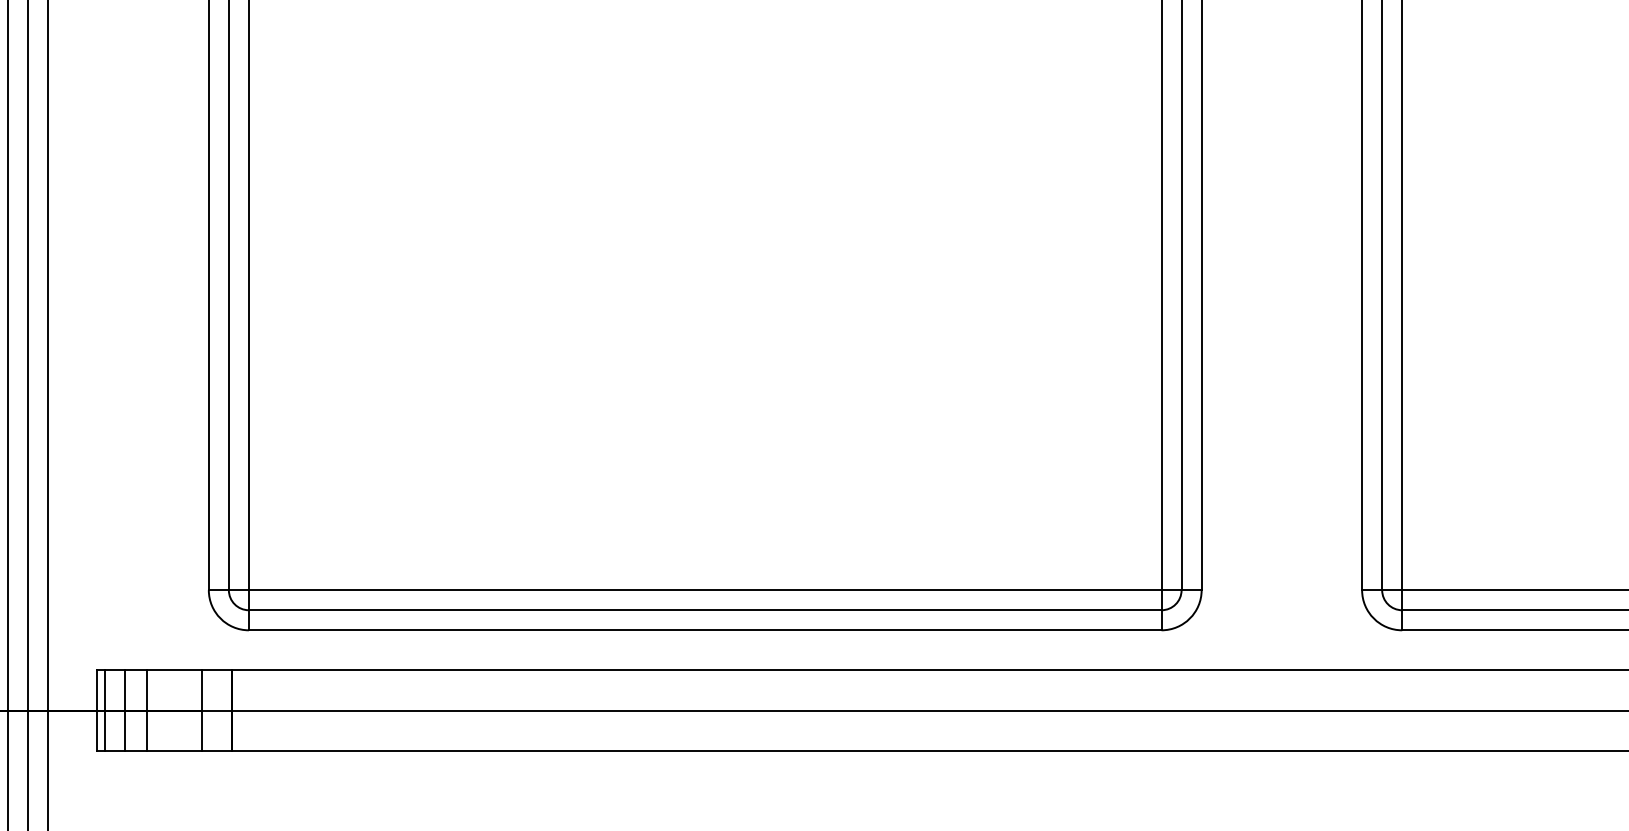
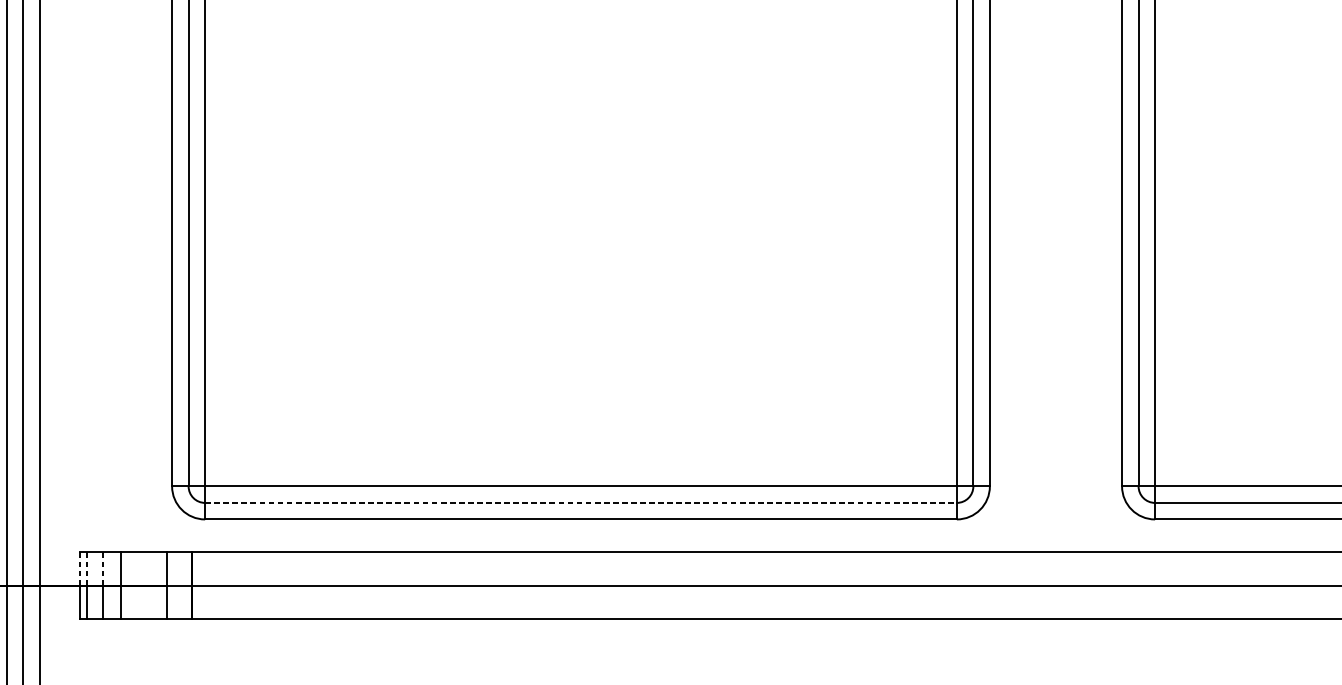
line: (705, 610) -> (581, 503), solid -> dashed
line: (97, 690) -> (80, 569), solid -> dashed
line: (105, 690) -> (86, 569), solid -> dashed
line: (125, 690) -> (103, 569), solid -> dashed

